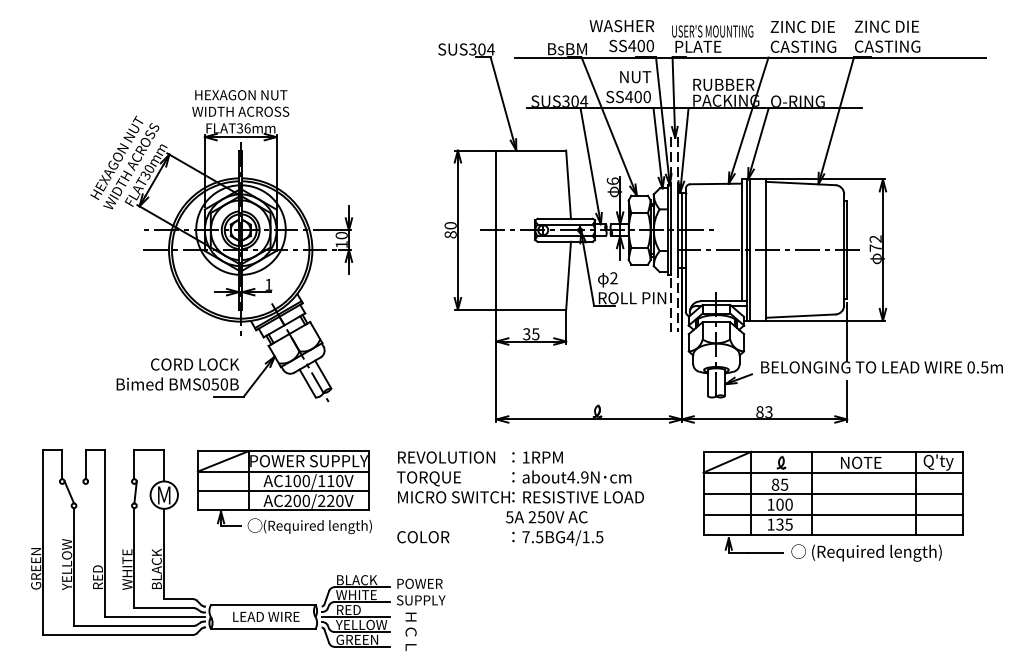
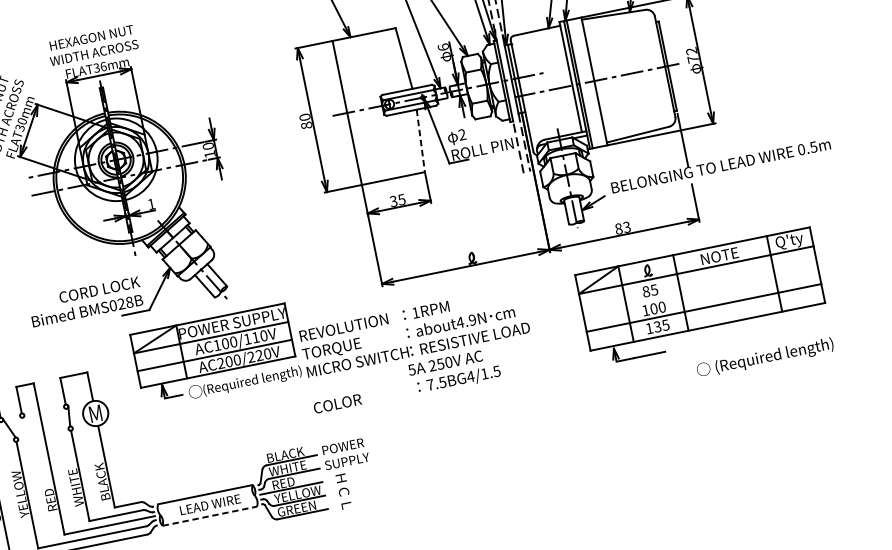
line: (568, 276) -> (420, 141), solid -> dashed
text: (219, 384) -> (125, 303), BMS050B -> BMS028B
part: (283, 492) -> (215, 356), moved
line: (833, 493) -> (700, 288), removed
text: (866, 552) -> (765, 357), moved
line: (263, 628) -> (209, 515), solid -> dashed

